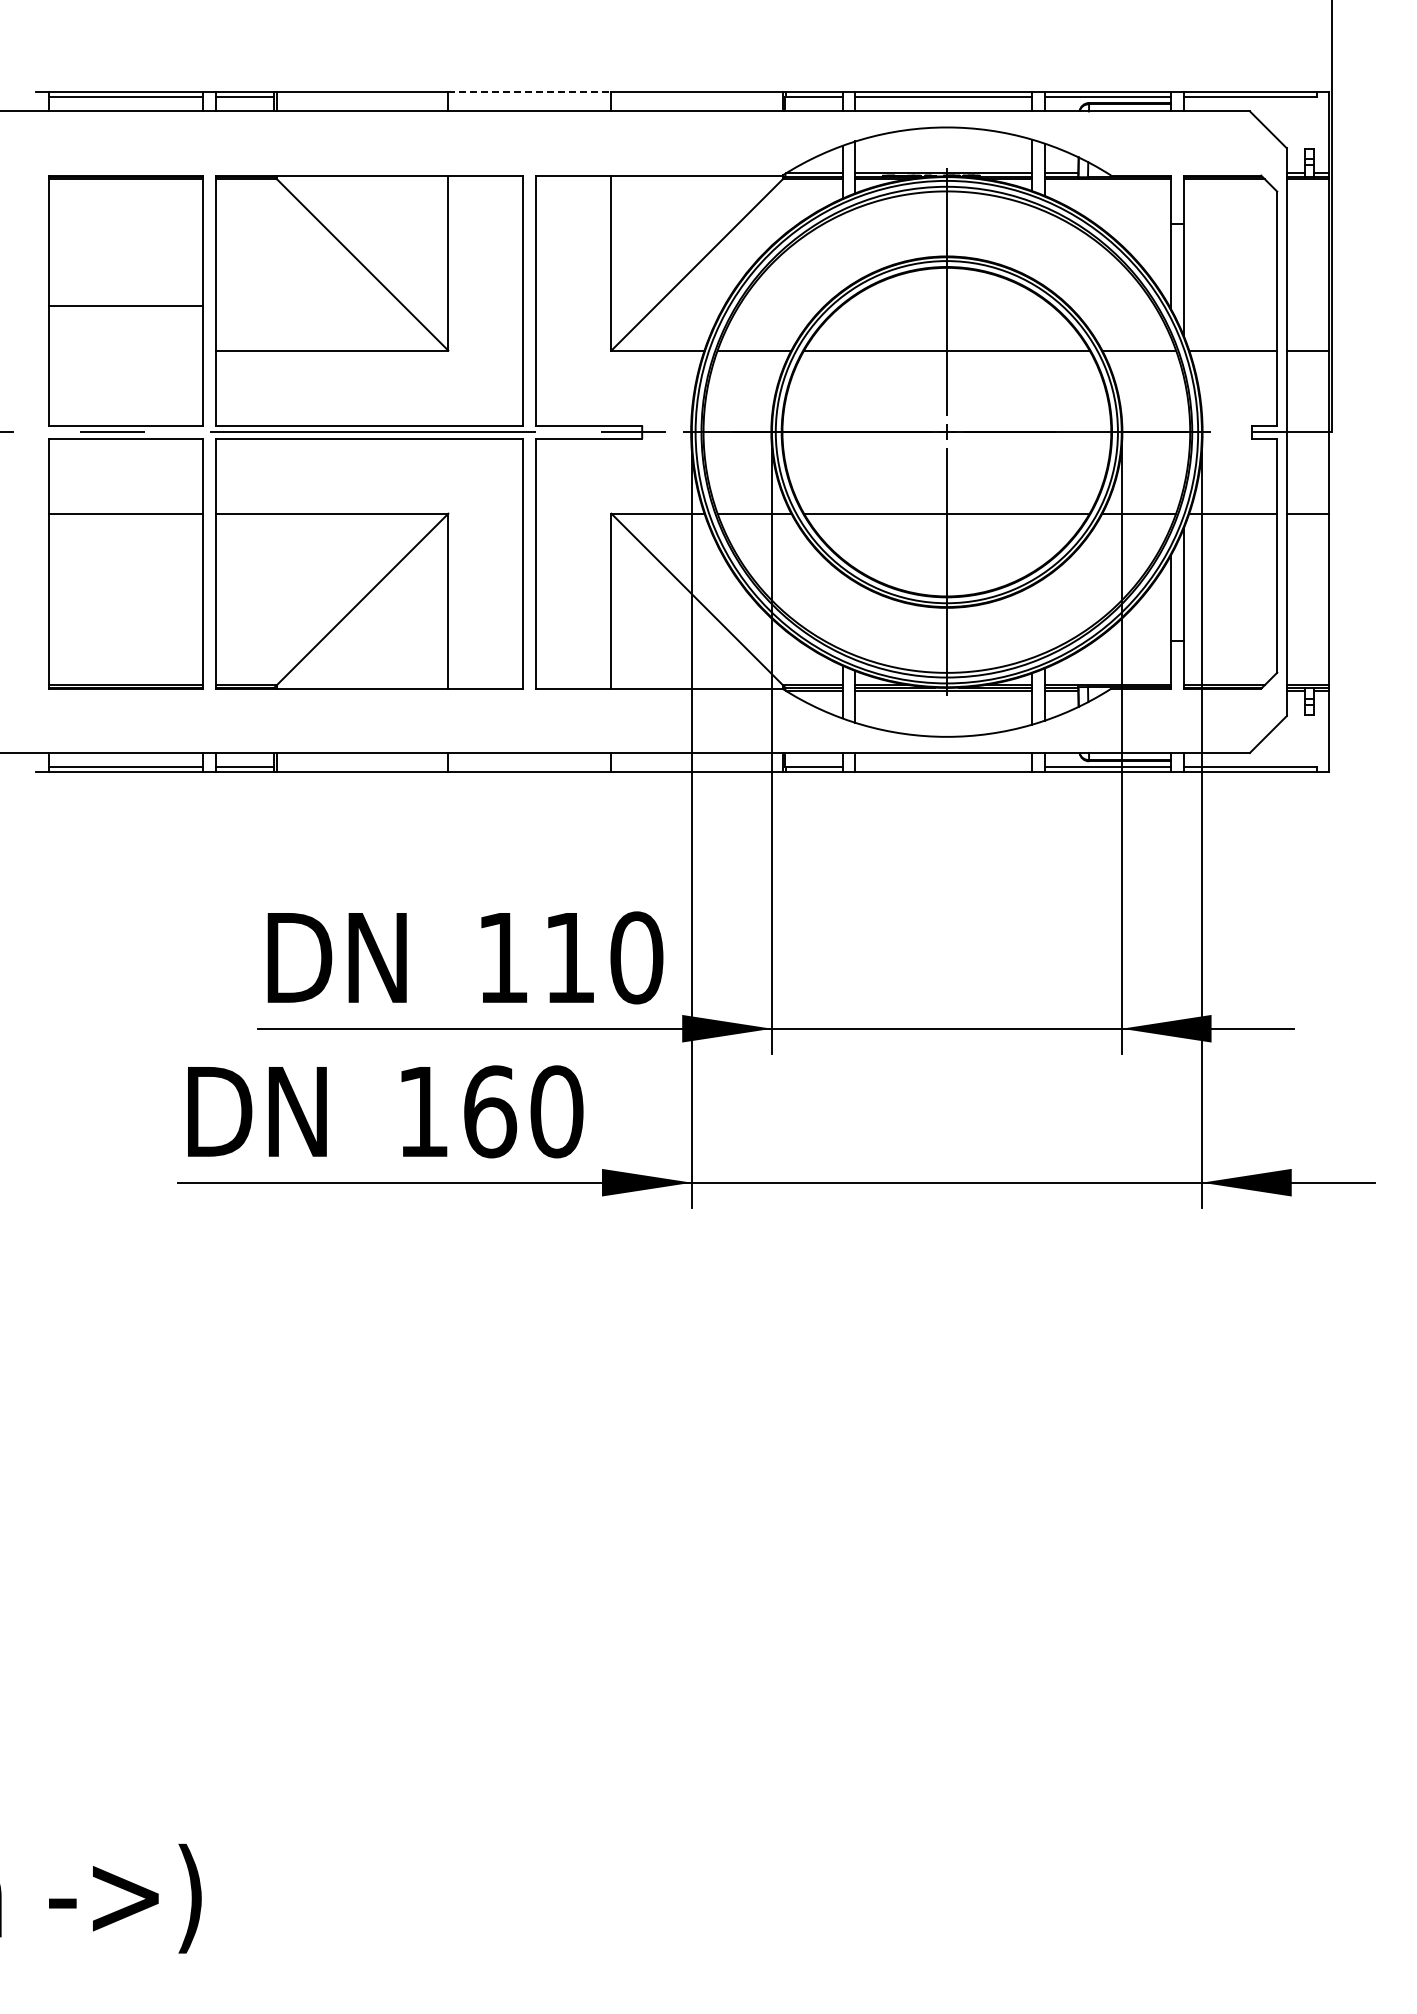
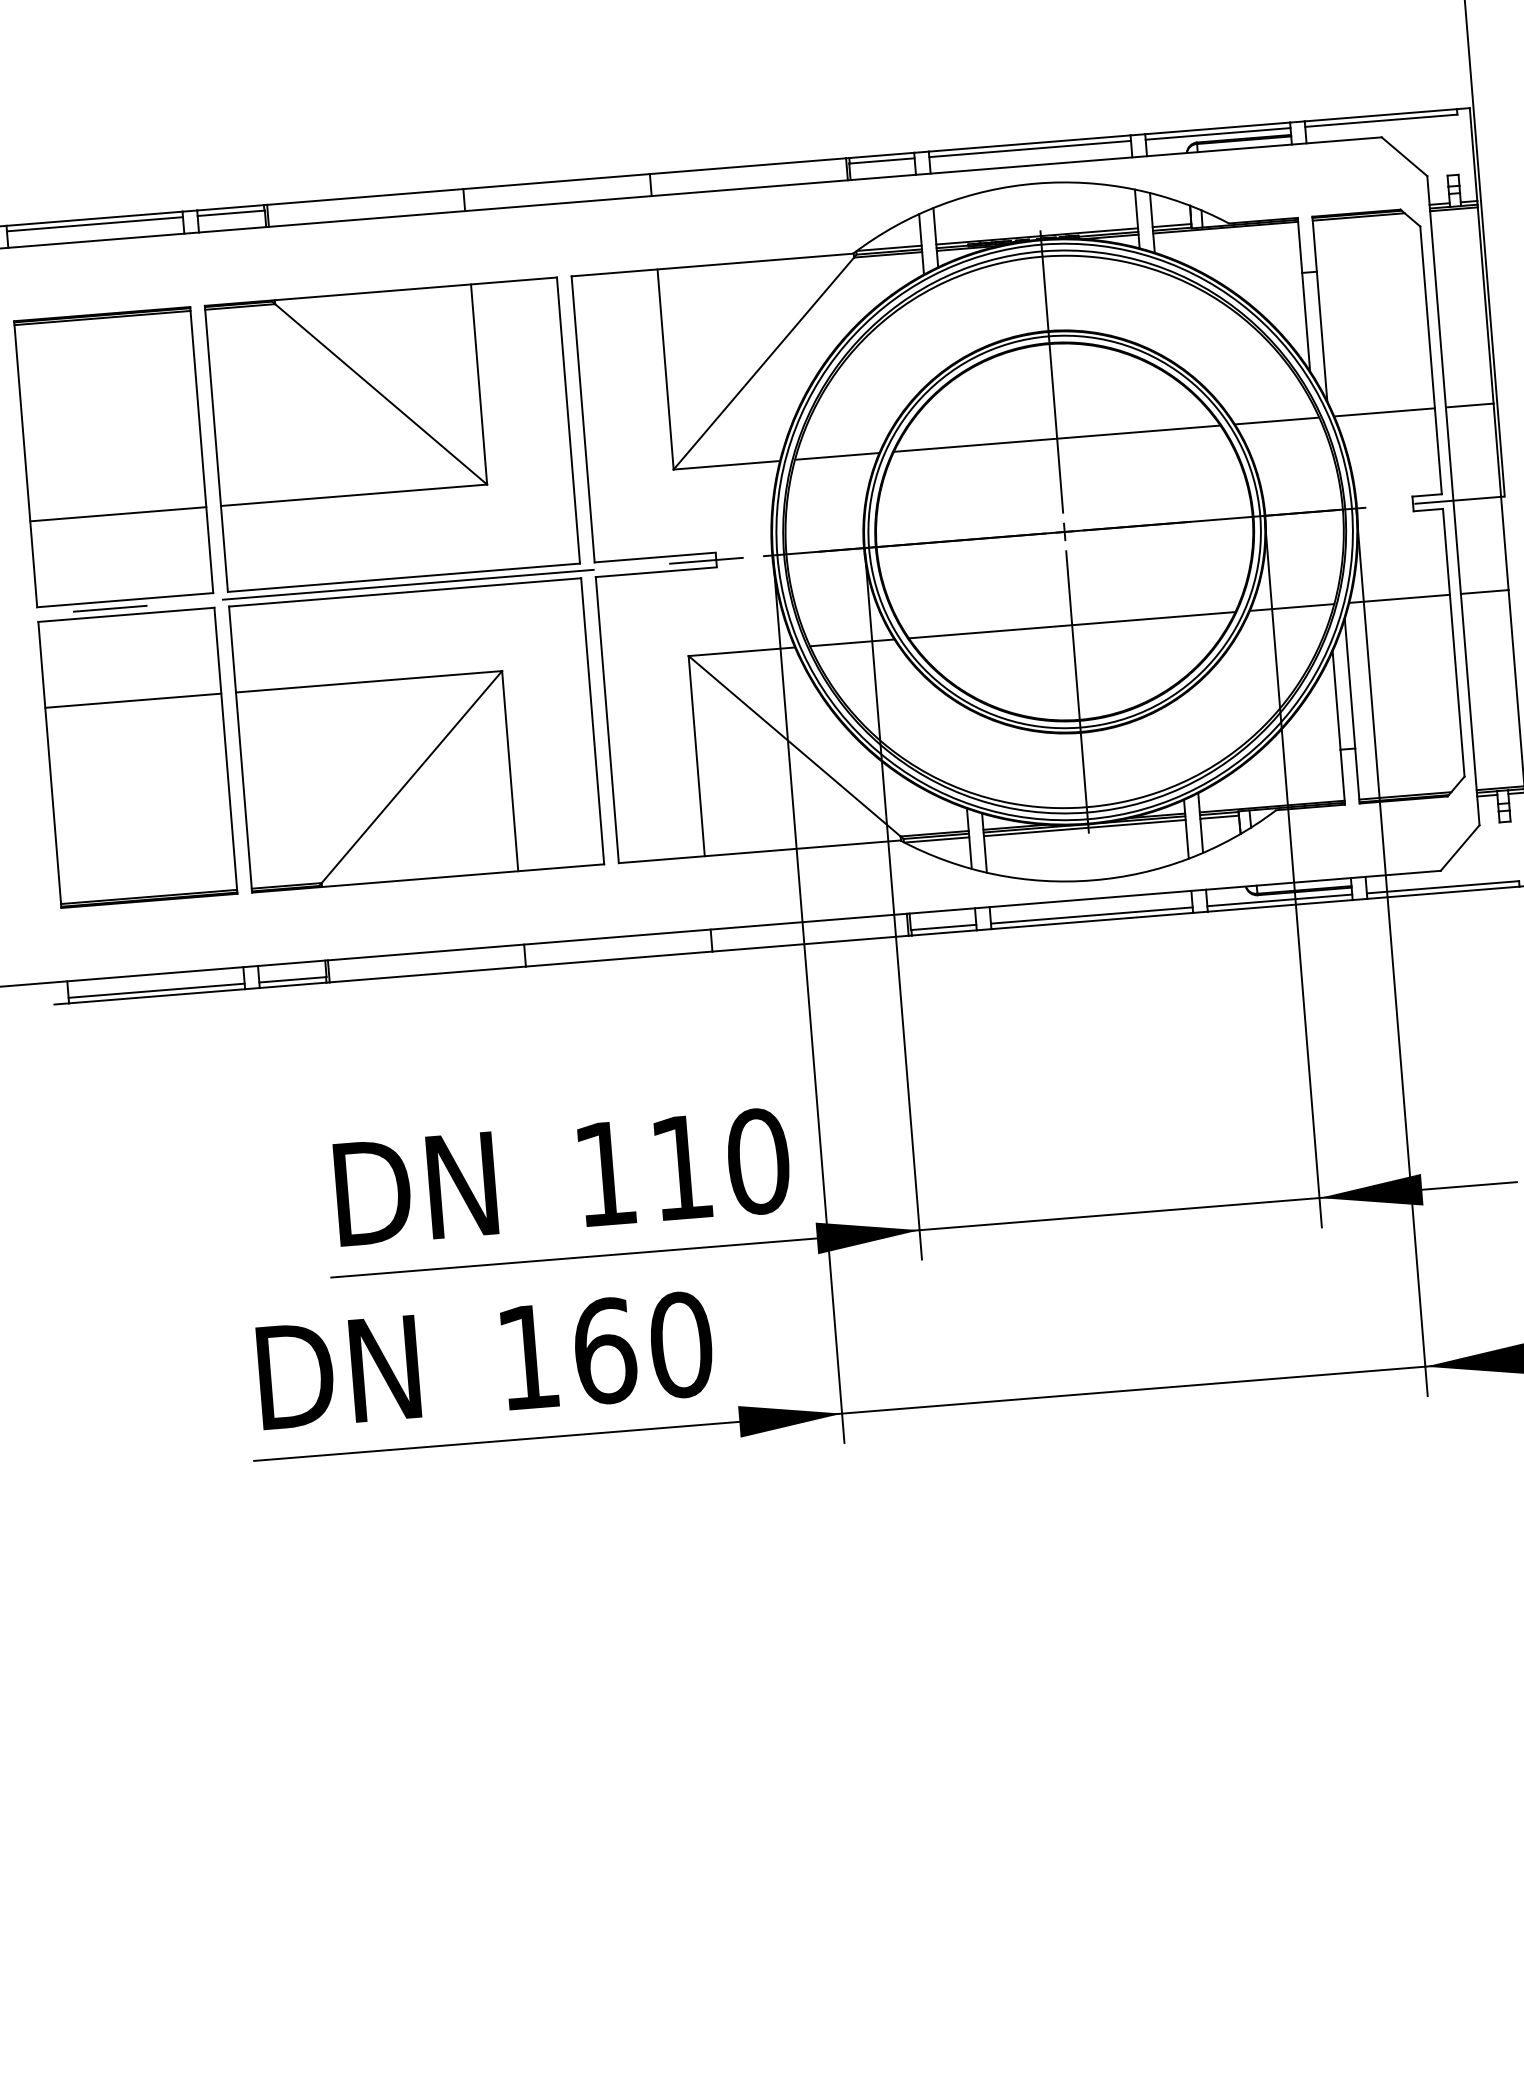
line: (529, 92) -> (556, 181), dashed -> solid
line: (125, 305) -> (117, 514), moved
line: (943, 767) -> (1091, 915), added

